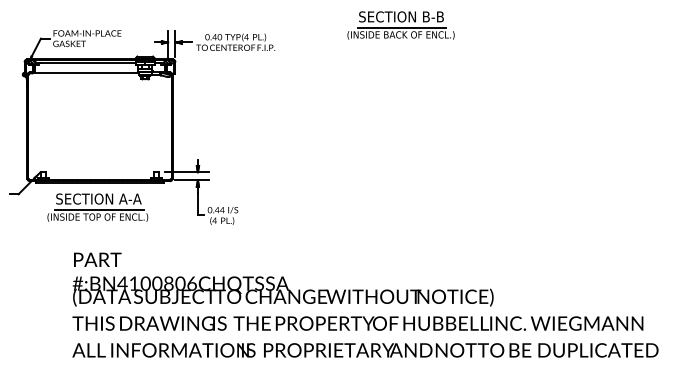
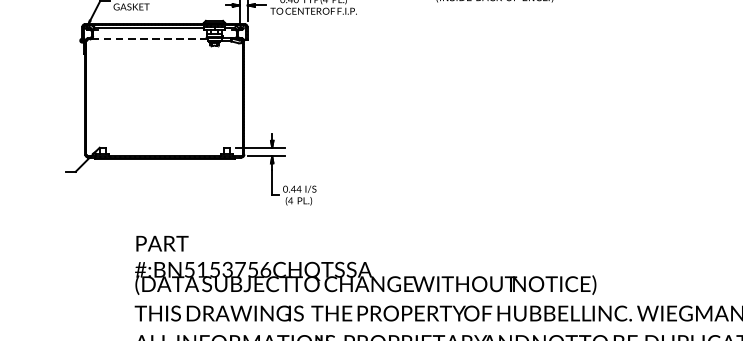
line: (85, 73) -> (149, 39), solid -> dashed
part: (97, 207) -> (162, 186), removed
text: (151, 283) -> (221, 269), #:BN4100806CHQTSSA -> #:BN5153756CHQTSSA

